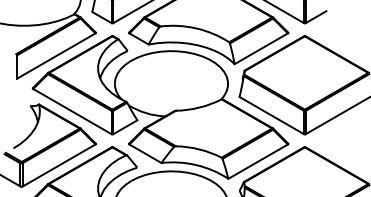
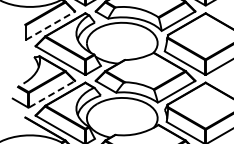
line: (56, 55) -> (50, 25), solid -> dashed
line: (59, 165) -> (52, 94), solid -> dashed

